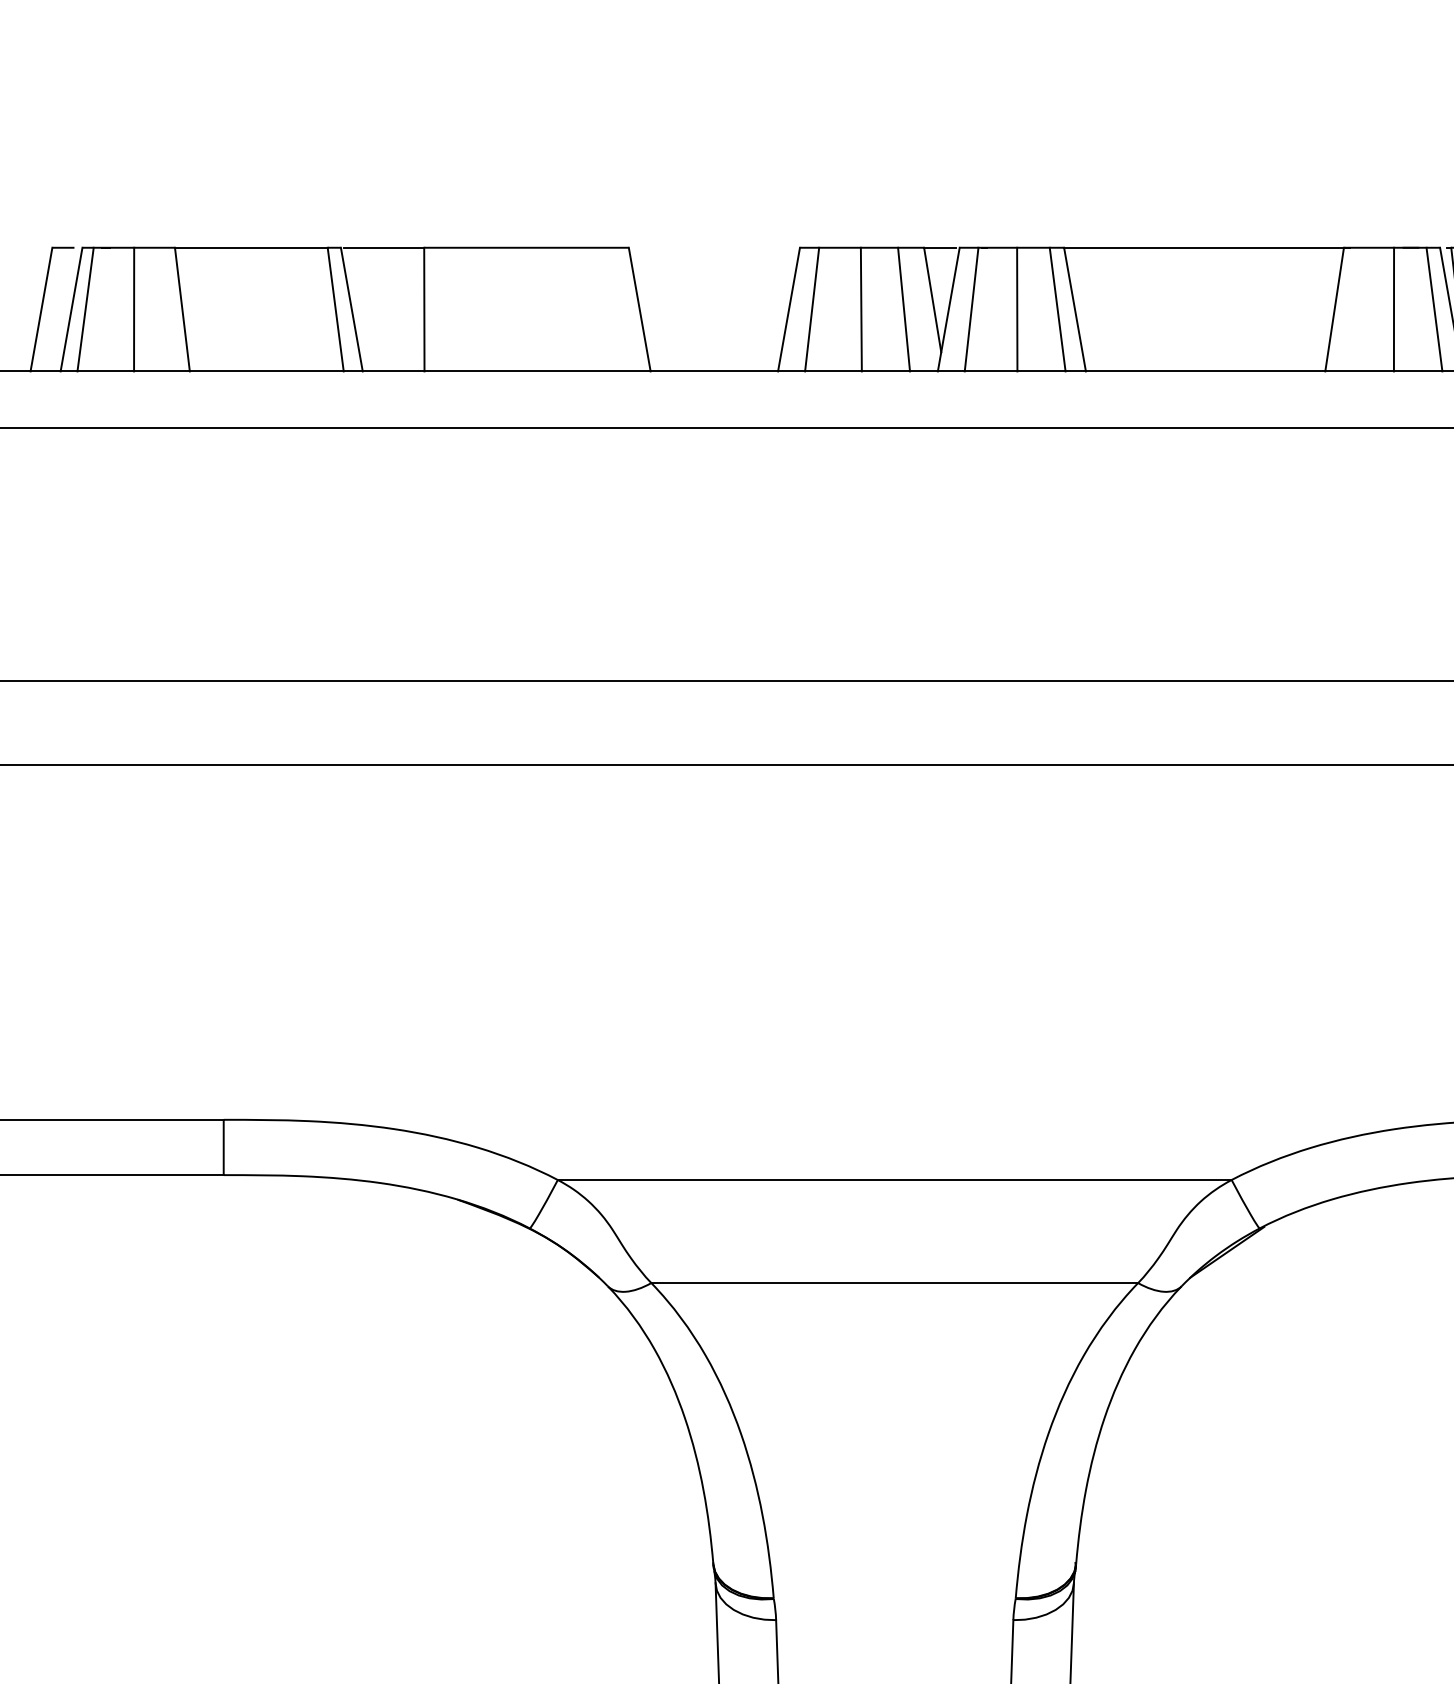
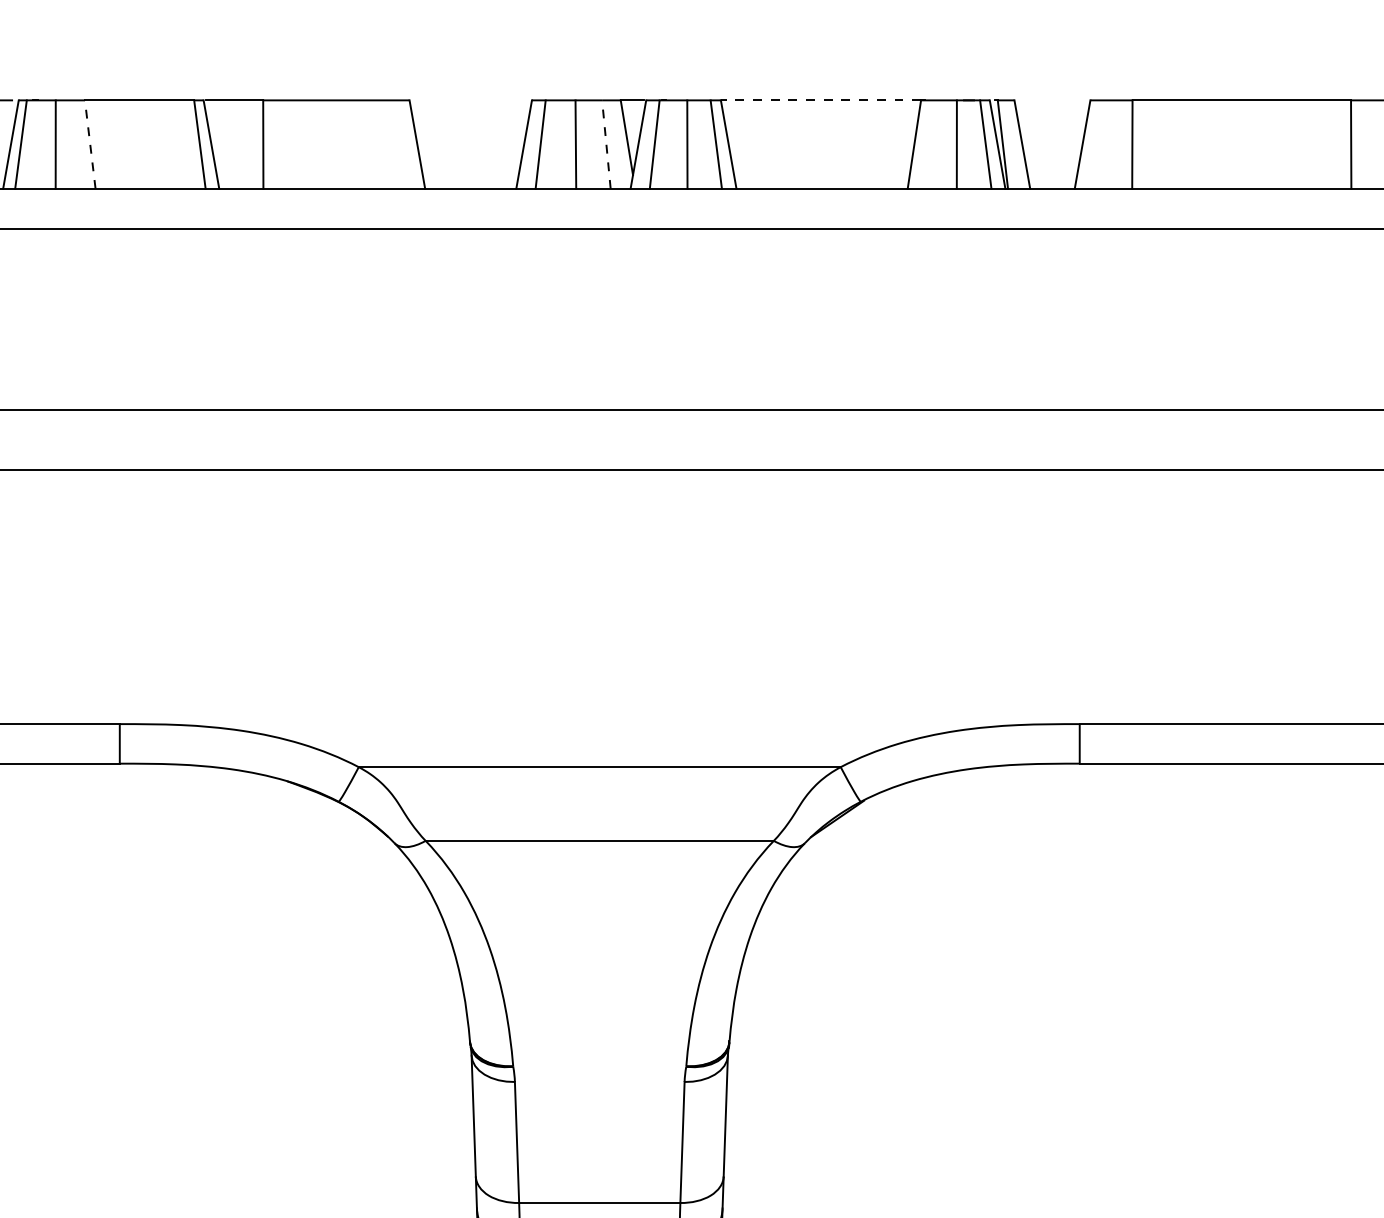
line: (1203, 247) -> (820, 100), solid -> dashed
line: (182, 309) -> (90, 144), solid -> dashed
line: (904, 309) -> (606, 144), solid -> dashed

